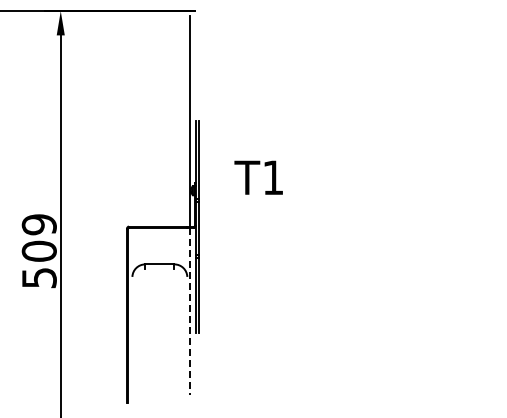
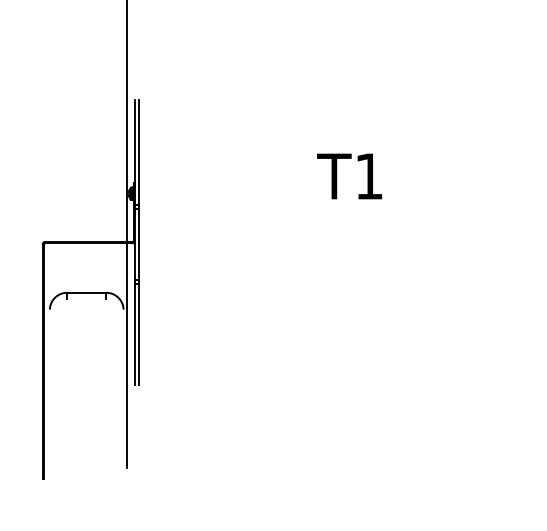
text: (258, 177) -> (349, 176), moved
line: (190, 311) -> (127, 356), dashed -> solid

